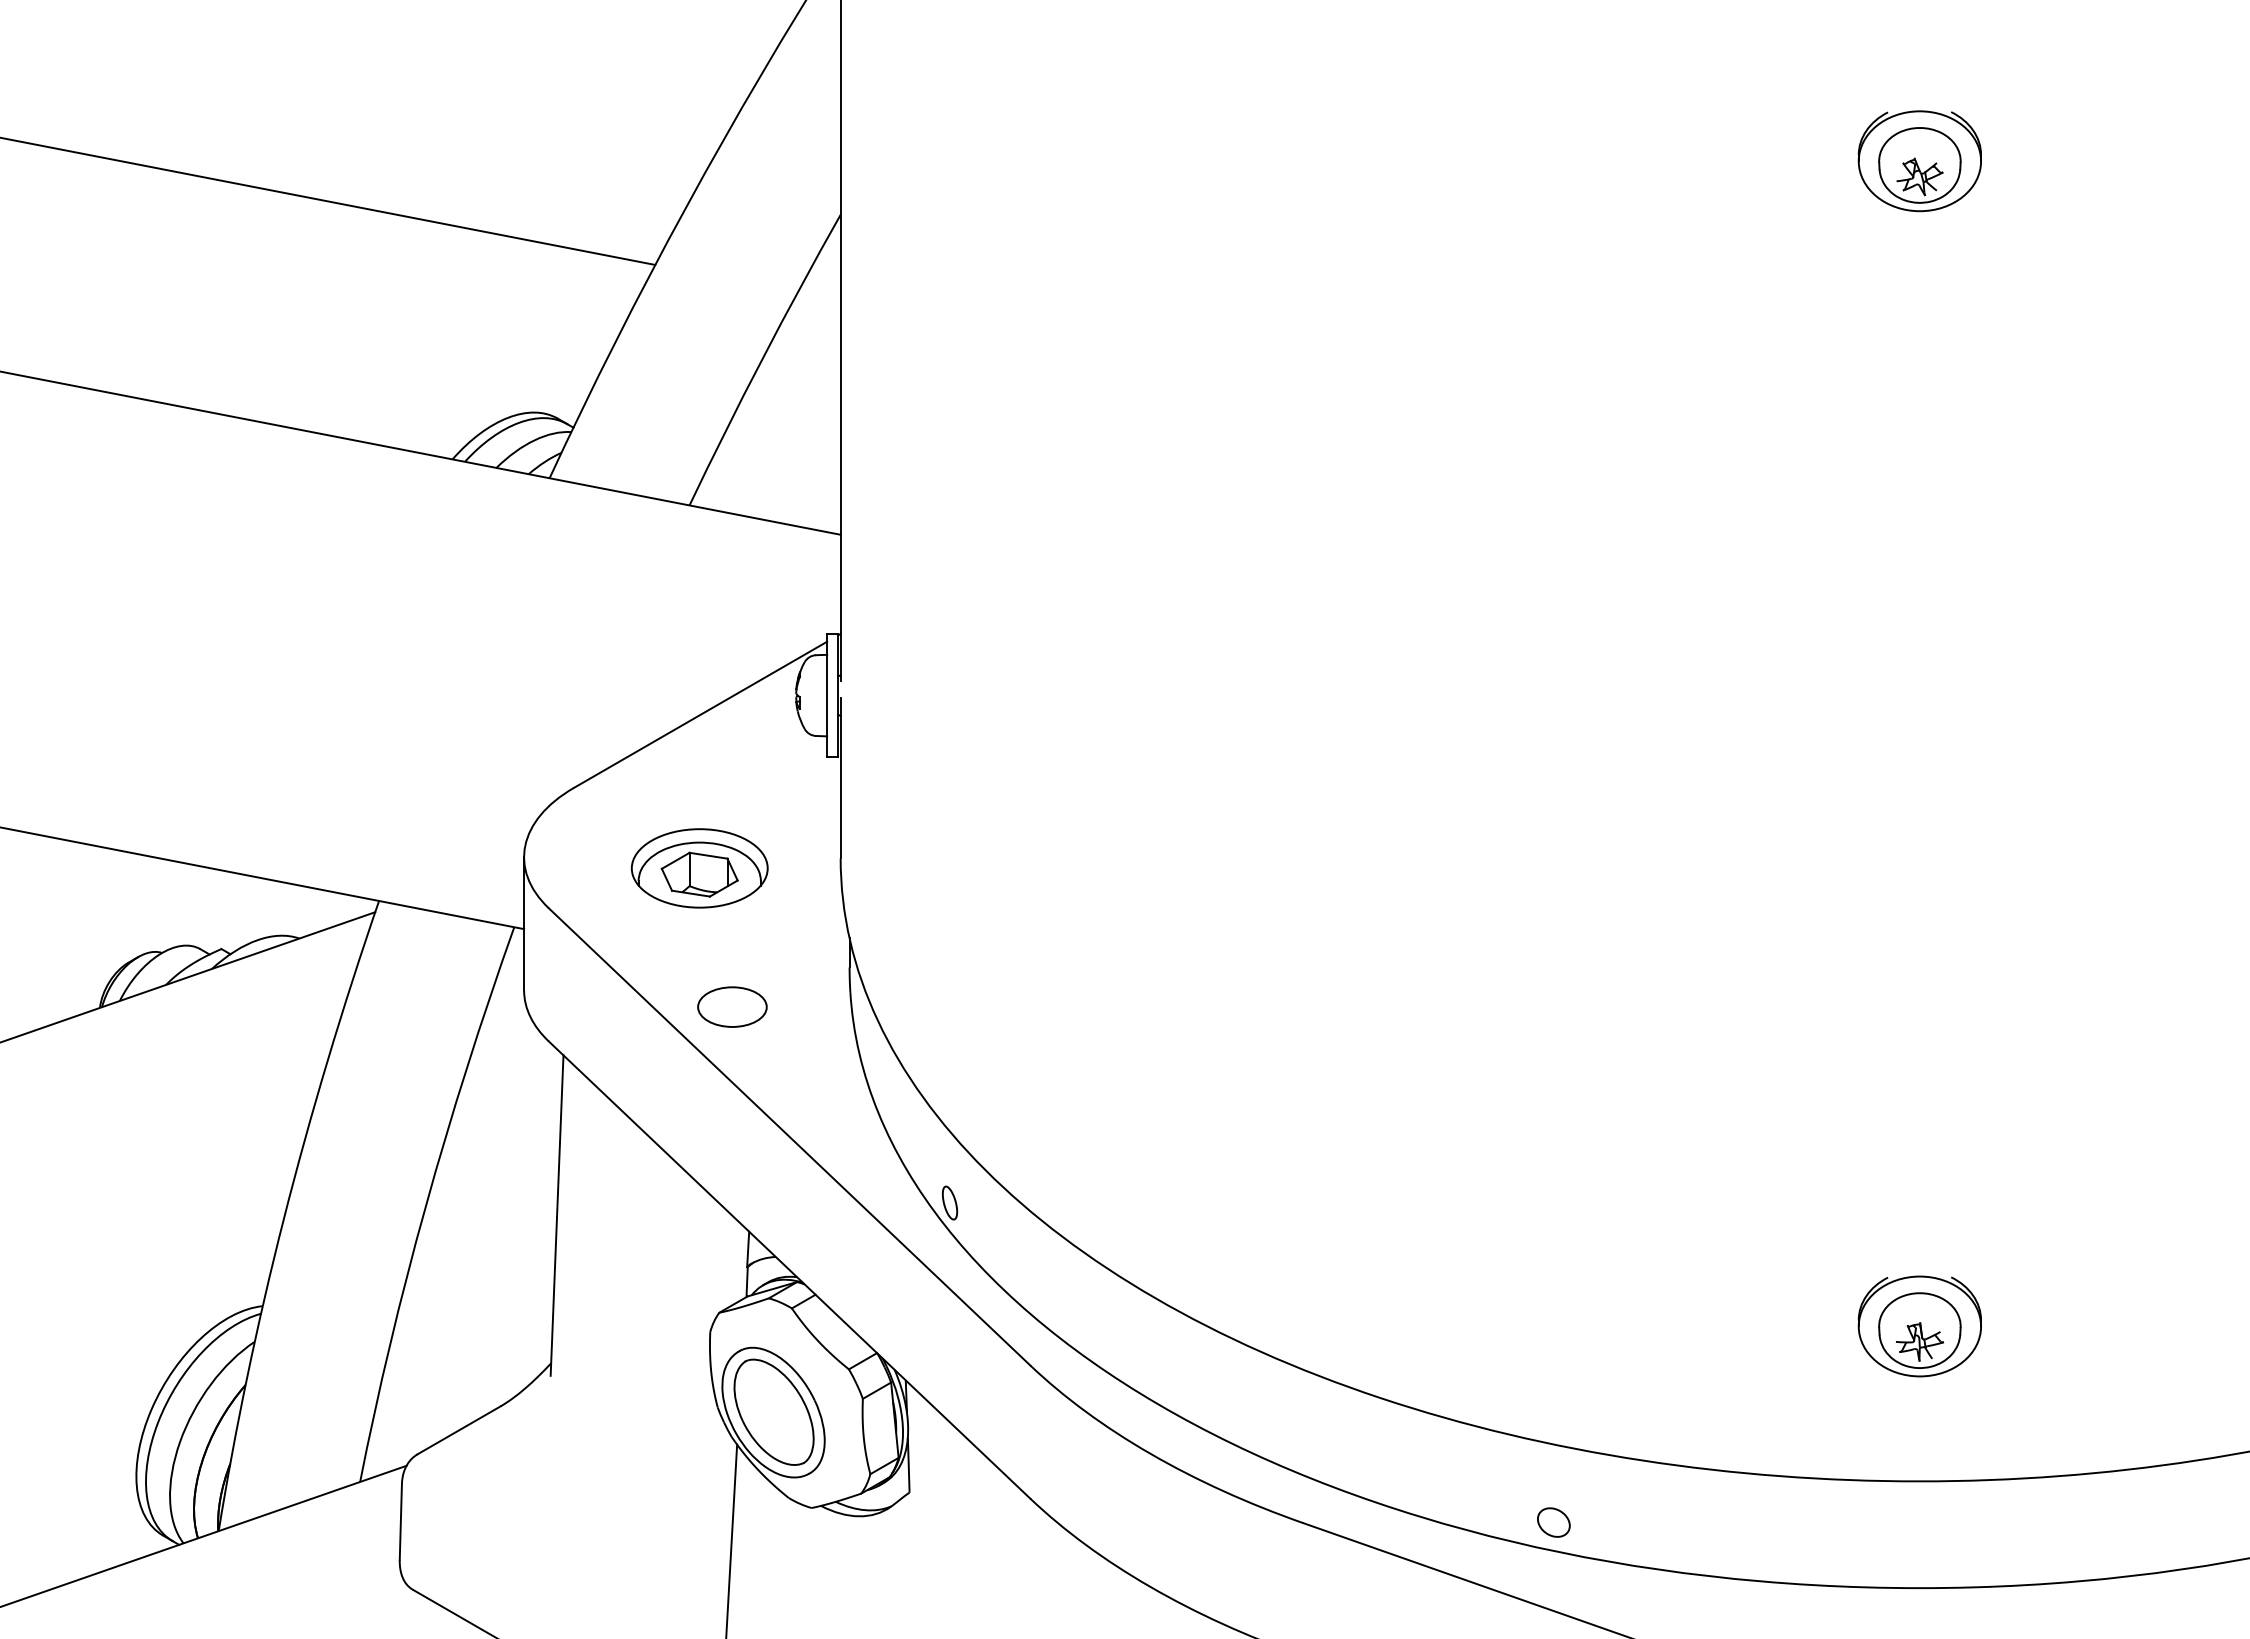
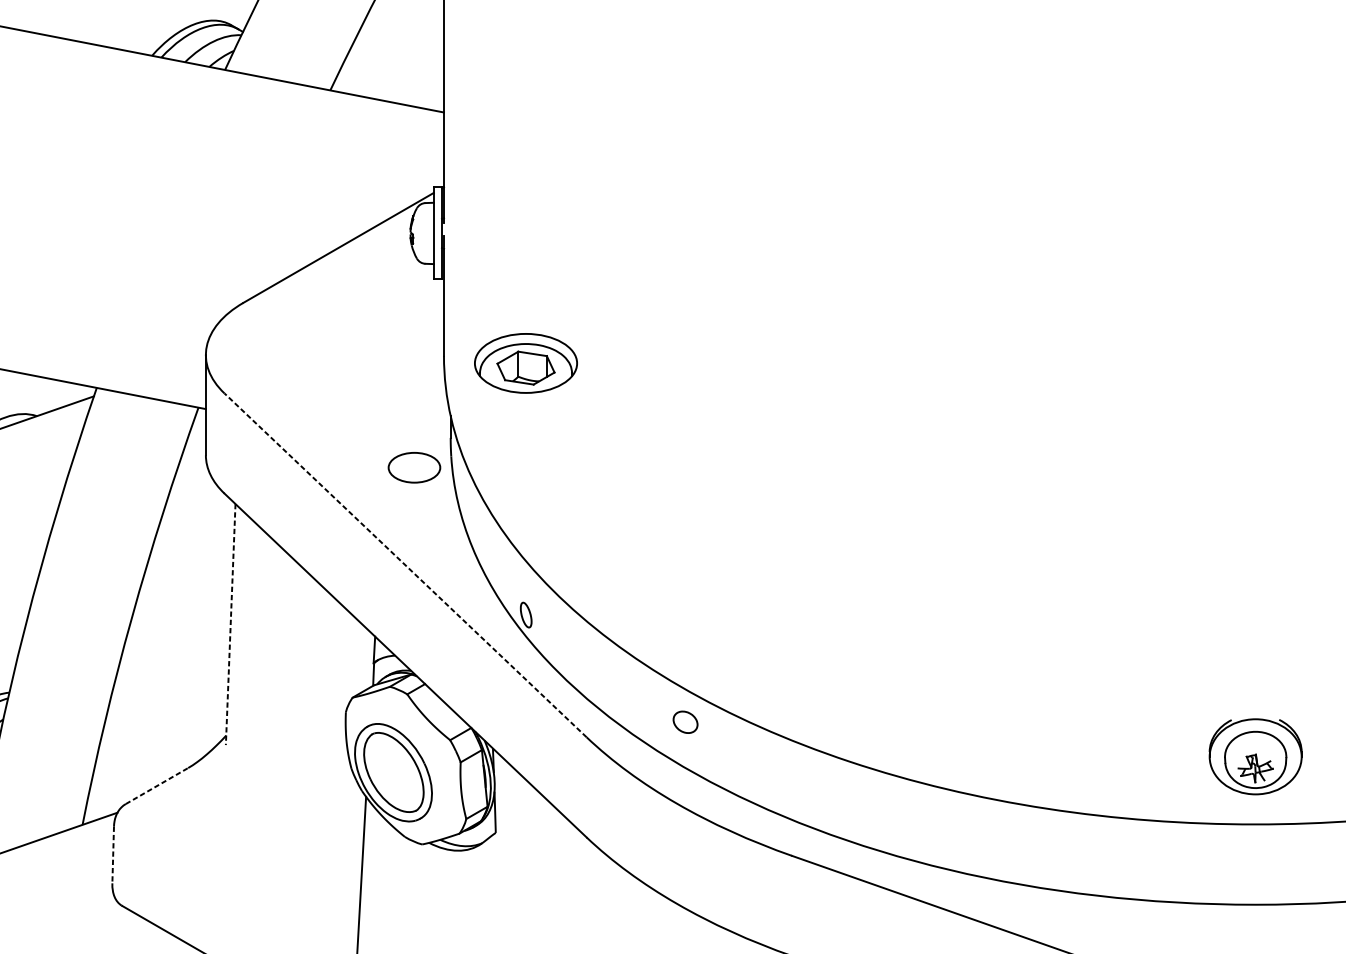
part: (699, 868) -> (525, 363), moved
part: (732, 1006) -> (414, 467), moved
line: (789, 1136) -> (405, 565), solid -> dashed
line: (557, 1216) -> (231, 625), solid -> dashed
part: (1919, 1326) -> (1255, 756), moved
line: (459, 1430) -> (157, 786), solid -> dashed
line: (400, 1521) -> (112, 854), solid -> dashed
part: (1553, 1522) -> (685, 722), moved

